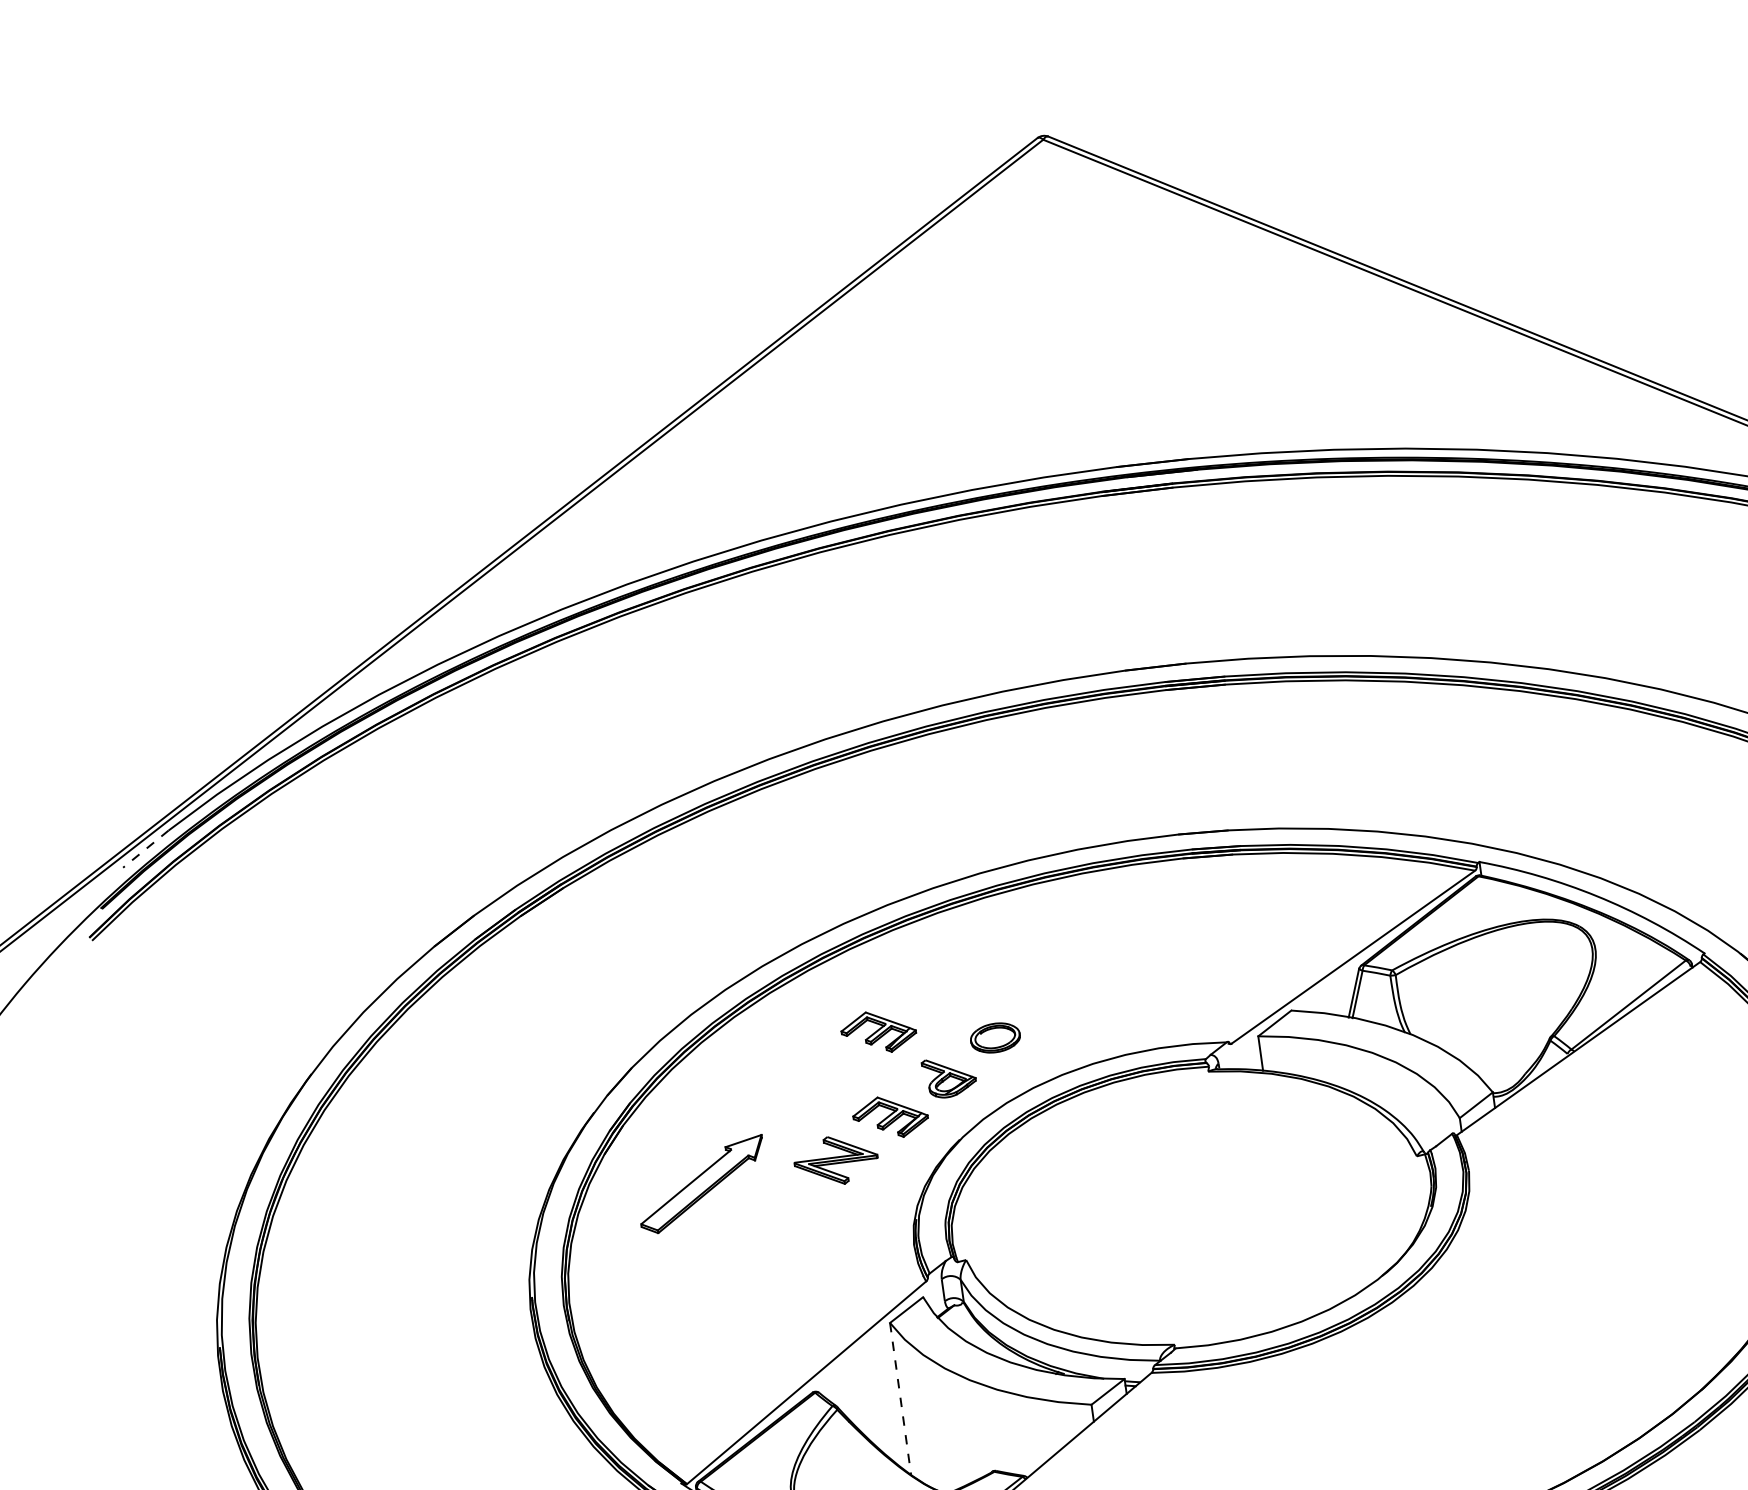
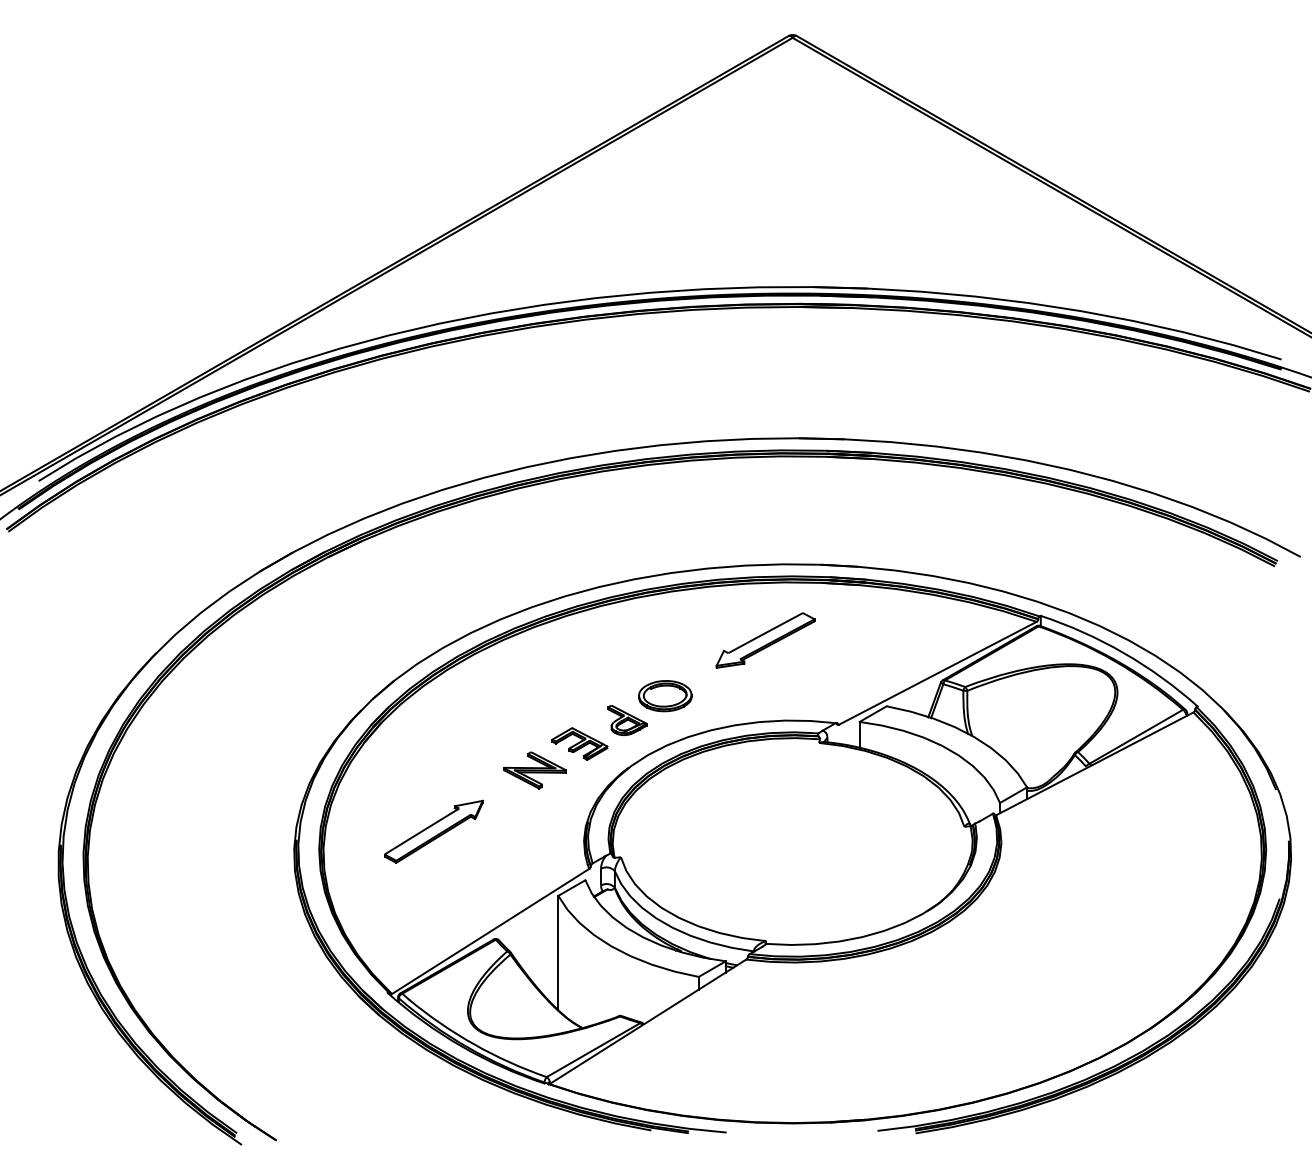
line: (146, 848) -> (57, 469), dashed -> solid
part: (1118, 945) -> (765, 640), added
part: (878, 1031) -> (579, 679), removed
part: (995, 1038) -> (665, 696), size x1.43
part: (701, 1184) -> (433, 831), moved
line: (900, 1399) -> (558, 953), dashed -> solid

